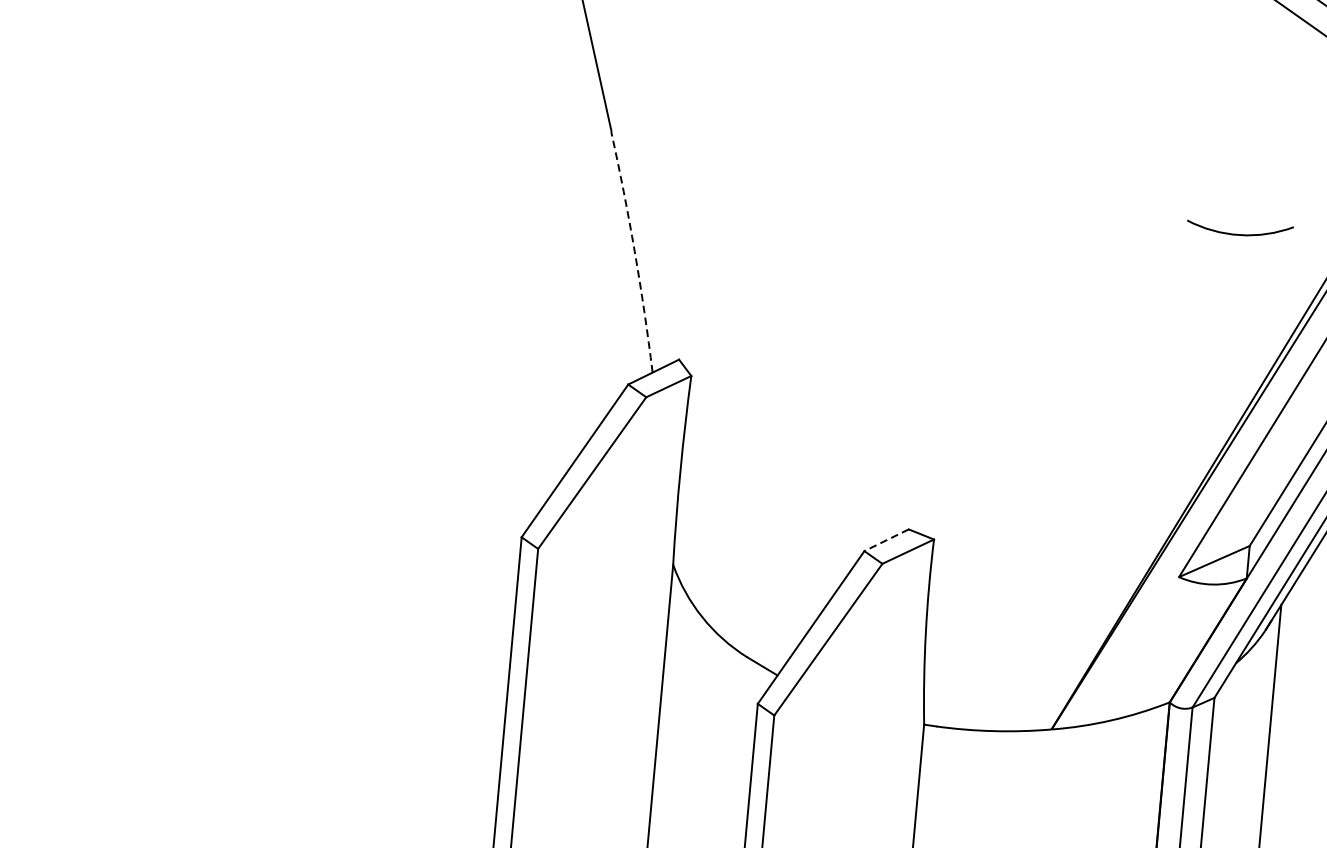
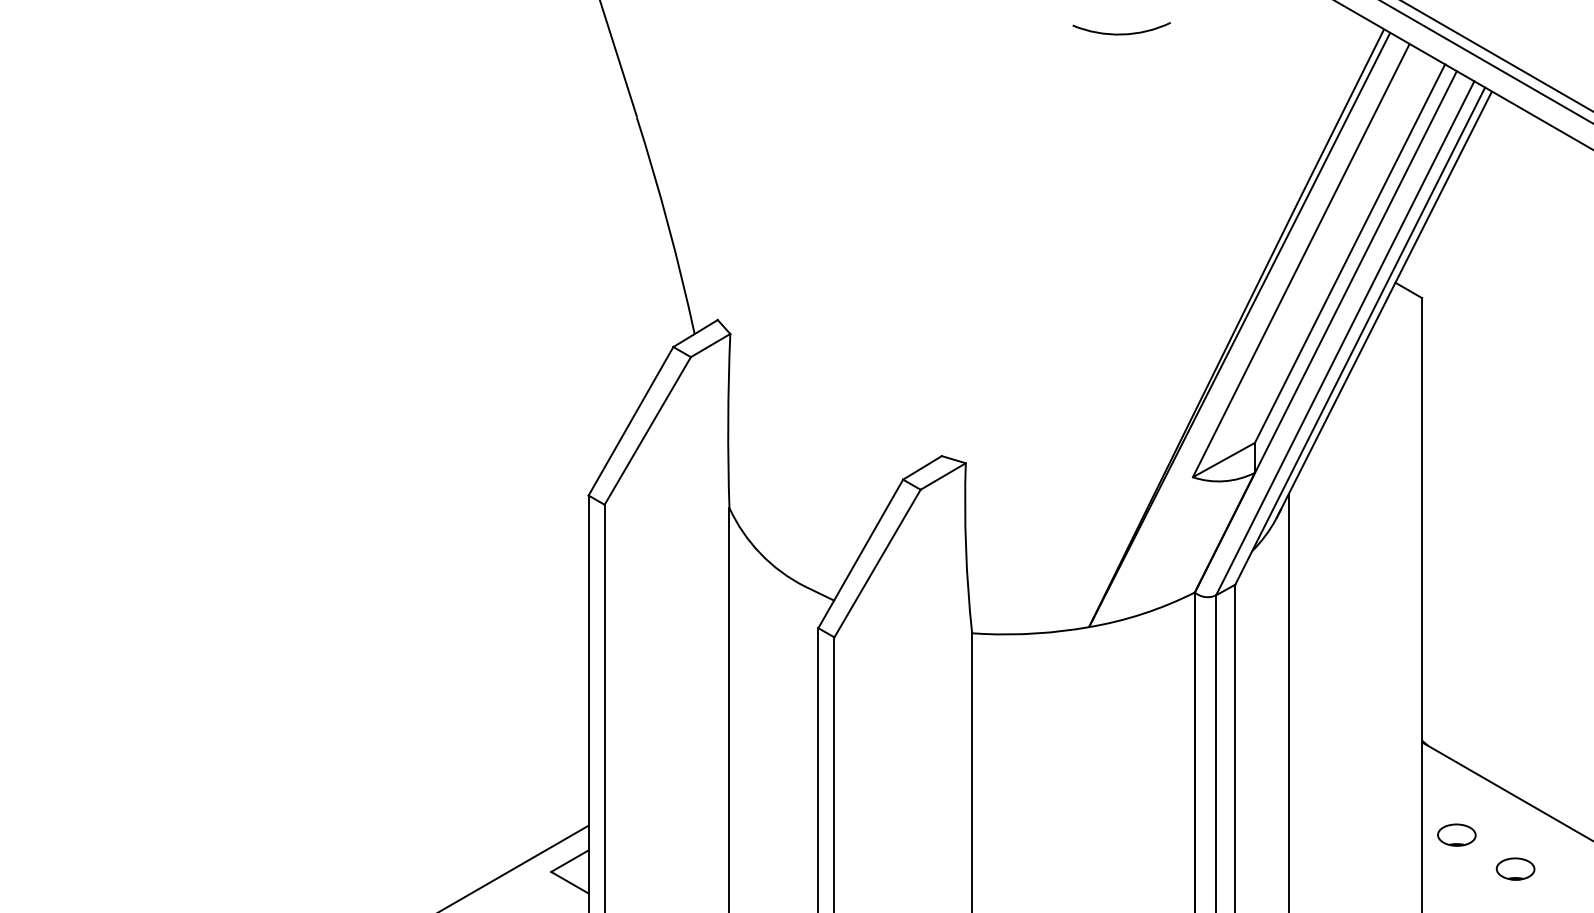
arc: (1239, 233) -> (1121, 33), moved
arc: (634, 252) -> (668, 225), dashed -> solid
line: (886, 539) -> (922, 467), dashed -> solid

